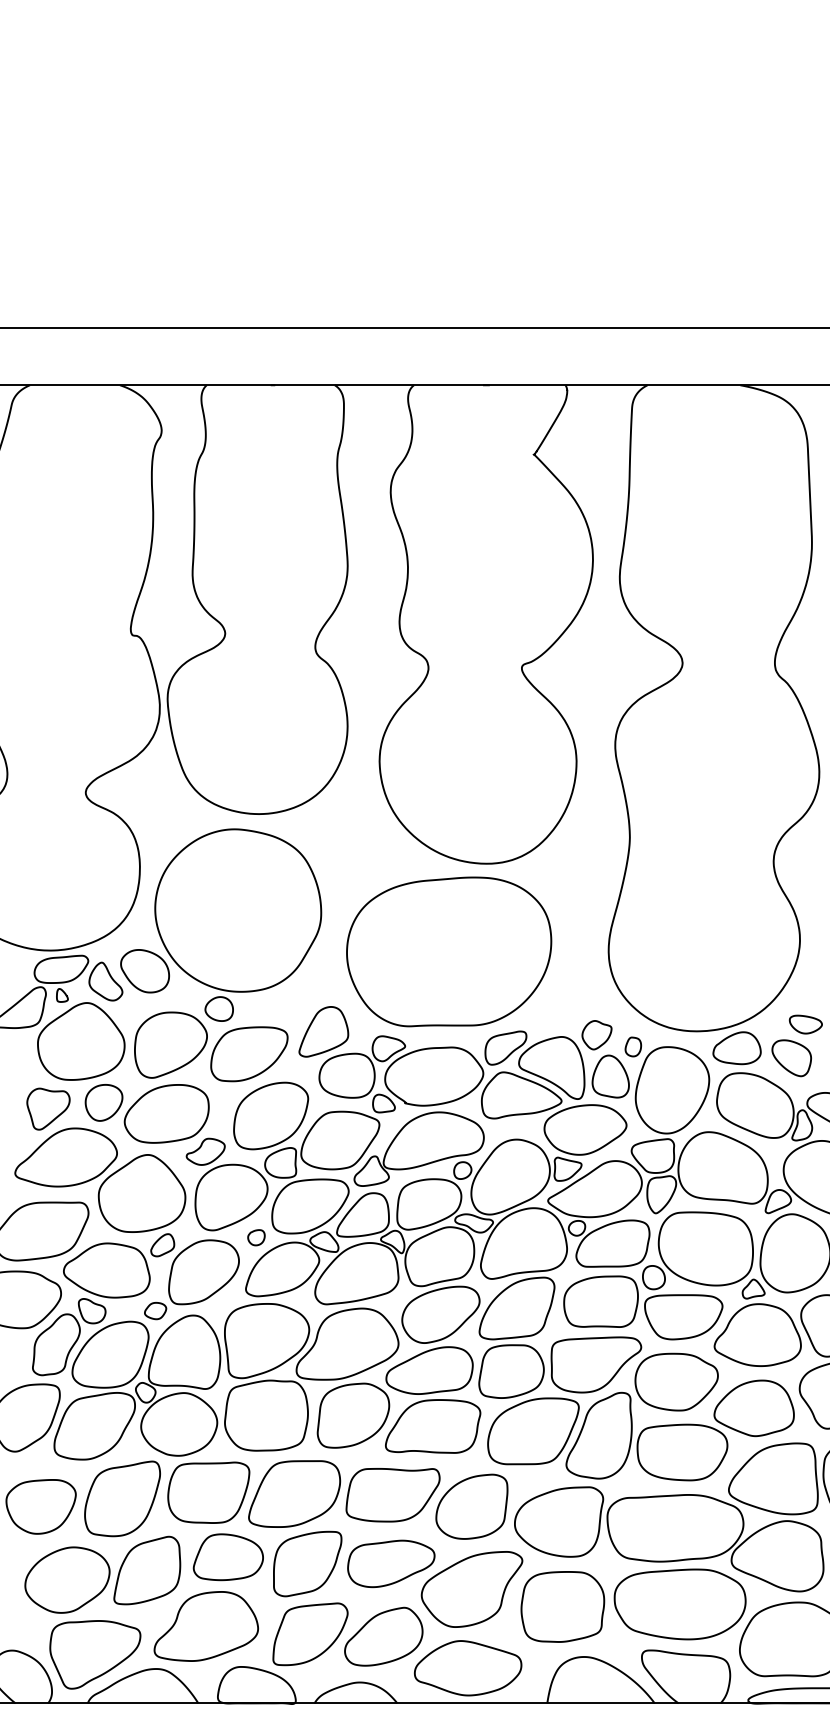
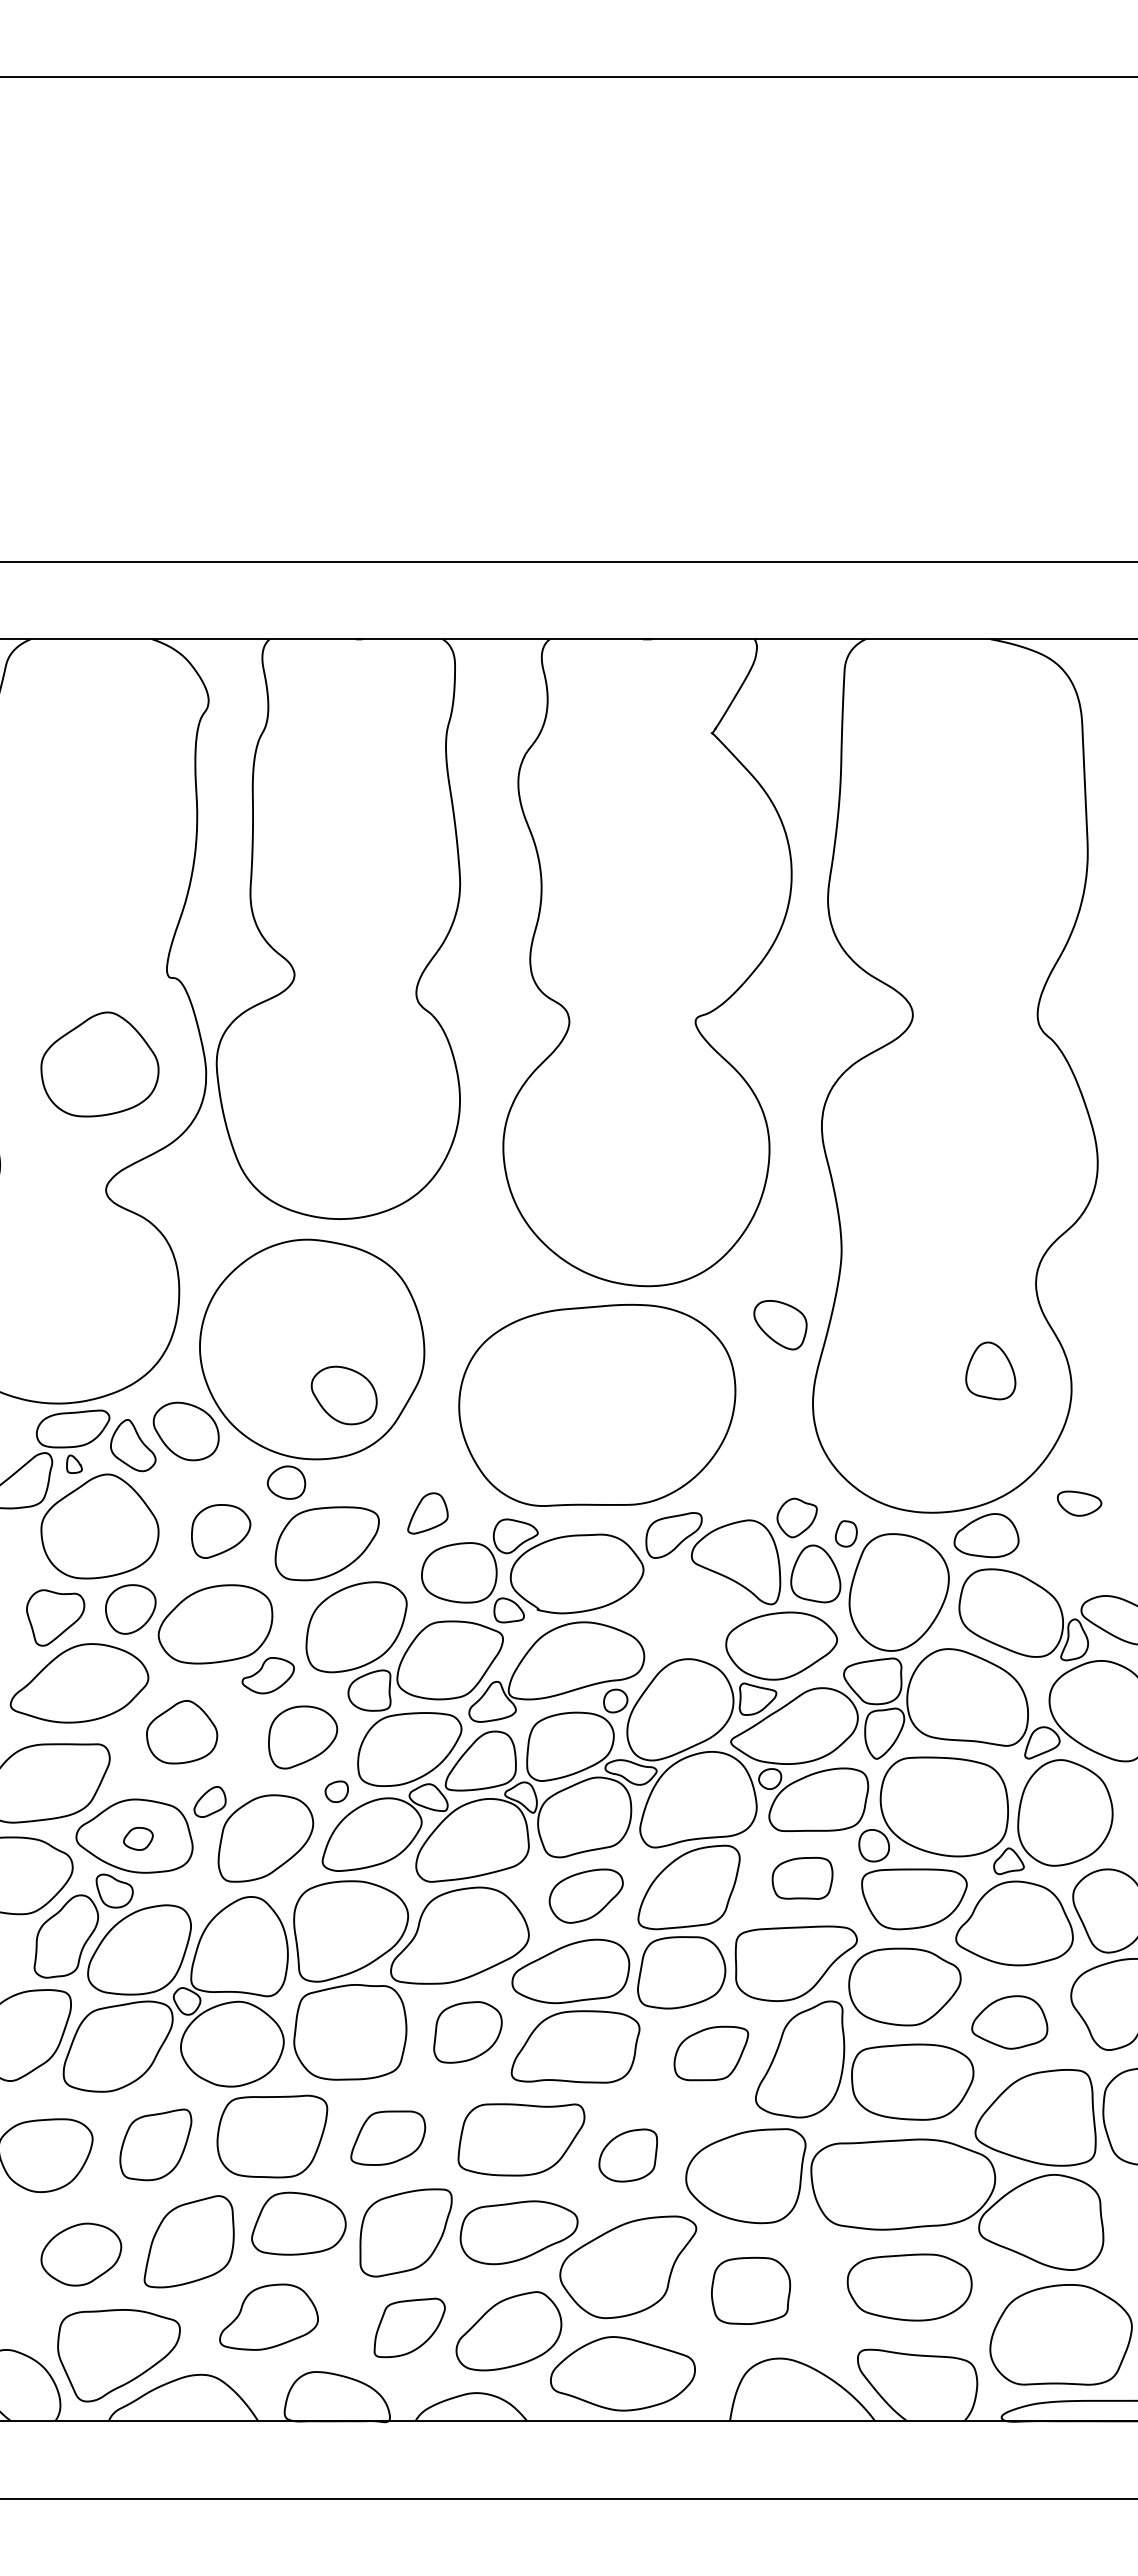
part: (80, 699) -> (99, 1064), added
part: (740, 926) -> (990, 1370), added
part: (261, 944) -> (343, 1395), added
part: (323, 1031) -> (427, 1513), size x0.6
part: (170, 1045) -> (220, 1531), size x0.6
part: (791, 1058) -> (780, 1325), moved
part: (521, 1095) -> (695, 1599), removed
part: (141, 1193) -> (181, 1732), size x0.6
part: (231, 1197) -> (302, 1737), size x0.7
part: (600, 1301) -> (802, 1878), size x0.6
part: (155, 1310) -> (138, 1838), moved
part: (441, 1315) -> (586, 1896), size x0.7
part: (754, 1408) -> (1009, 2022), size x0.7
part: (353, 1415) -> (467, 2032), size x0.7
part: (533, 1431) -> (711, 2053), size x0.6
part: (293, 1493) -> (387, 2137), size x0.6
part: (122, 1498) -> (155, 2144), size x0.7
part: (472, 1506) -> (628, 2155), size x0.6
part: (67, 1579) -> (81, 2254), size x0.7
part: (680, 1604) -> (909, 2287), size x0.7
part: (562, 1606) -> (750, 2290), size x0.7
part: (205, 1625) -> (268, 2316), size x0.7
part: (310, 1633) -> (409, 2327), size x0.7

